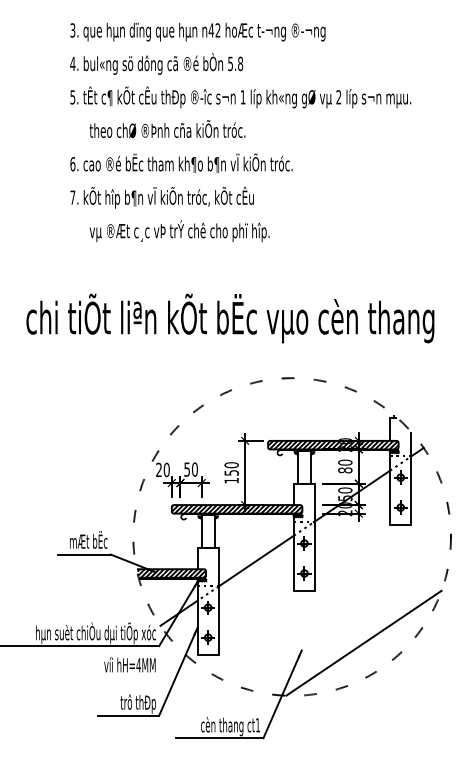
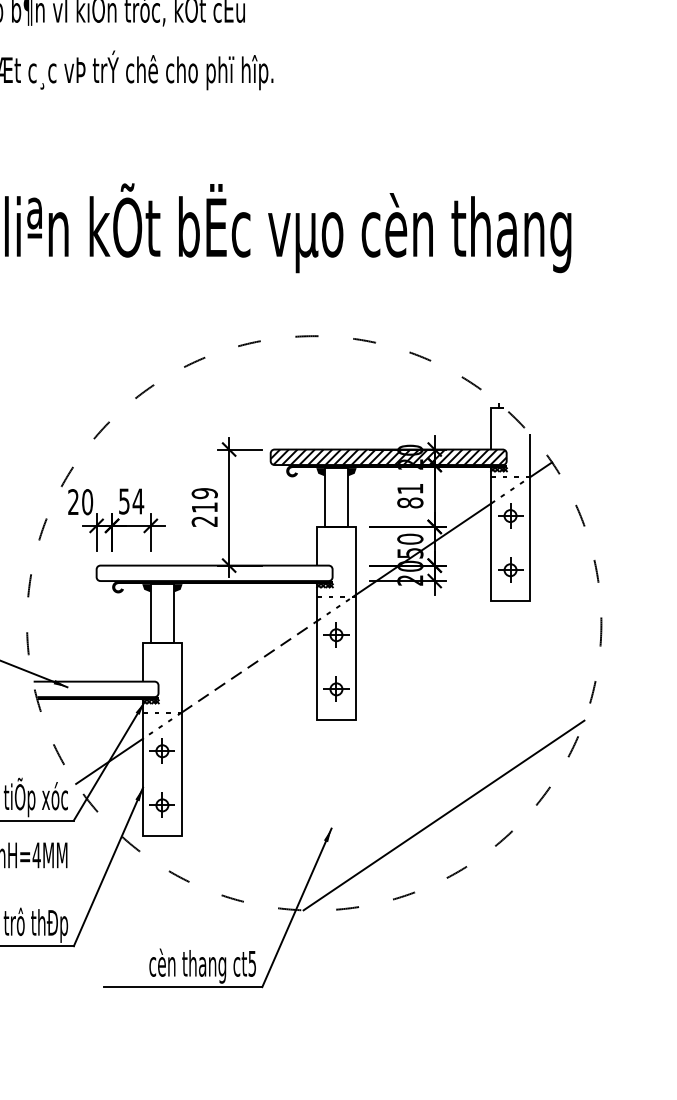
text: (345, 462) -> (410, 488), 80 -> 81
text: (194, 469) -> (137, 501), 50 -> 54
text: (231, 472) -> (204, 506), 150 -> 219
hatch: (236, 509) -> (213, 573), removed
line: (256, 560) -> (249, 665), solid -> dashed
hatch: (171, 573) -> (96, 689), removed
text: (257, 725) -> (251, 964), ct1 -> ct5

